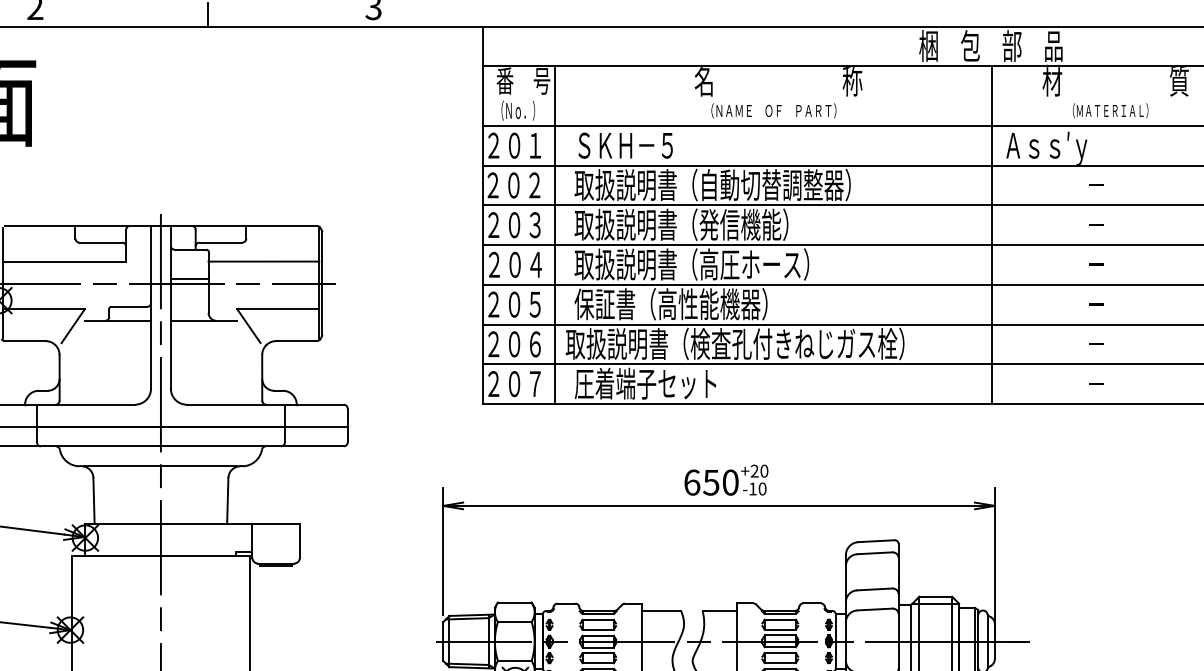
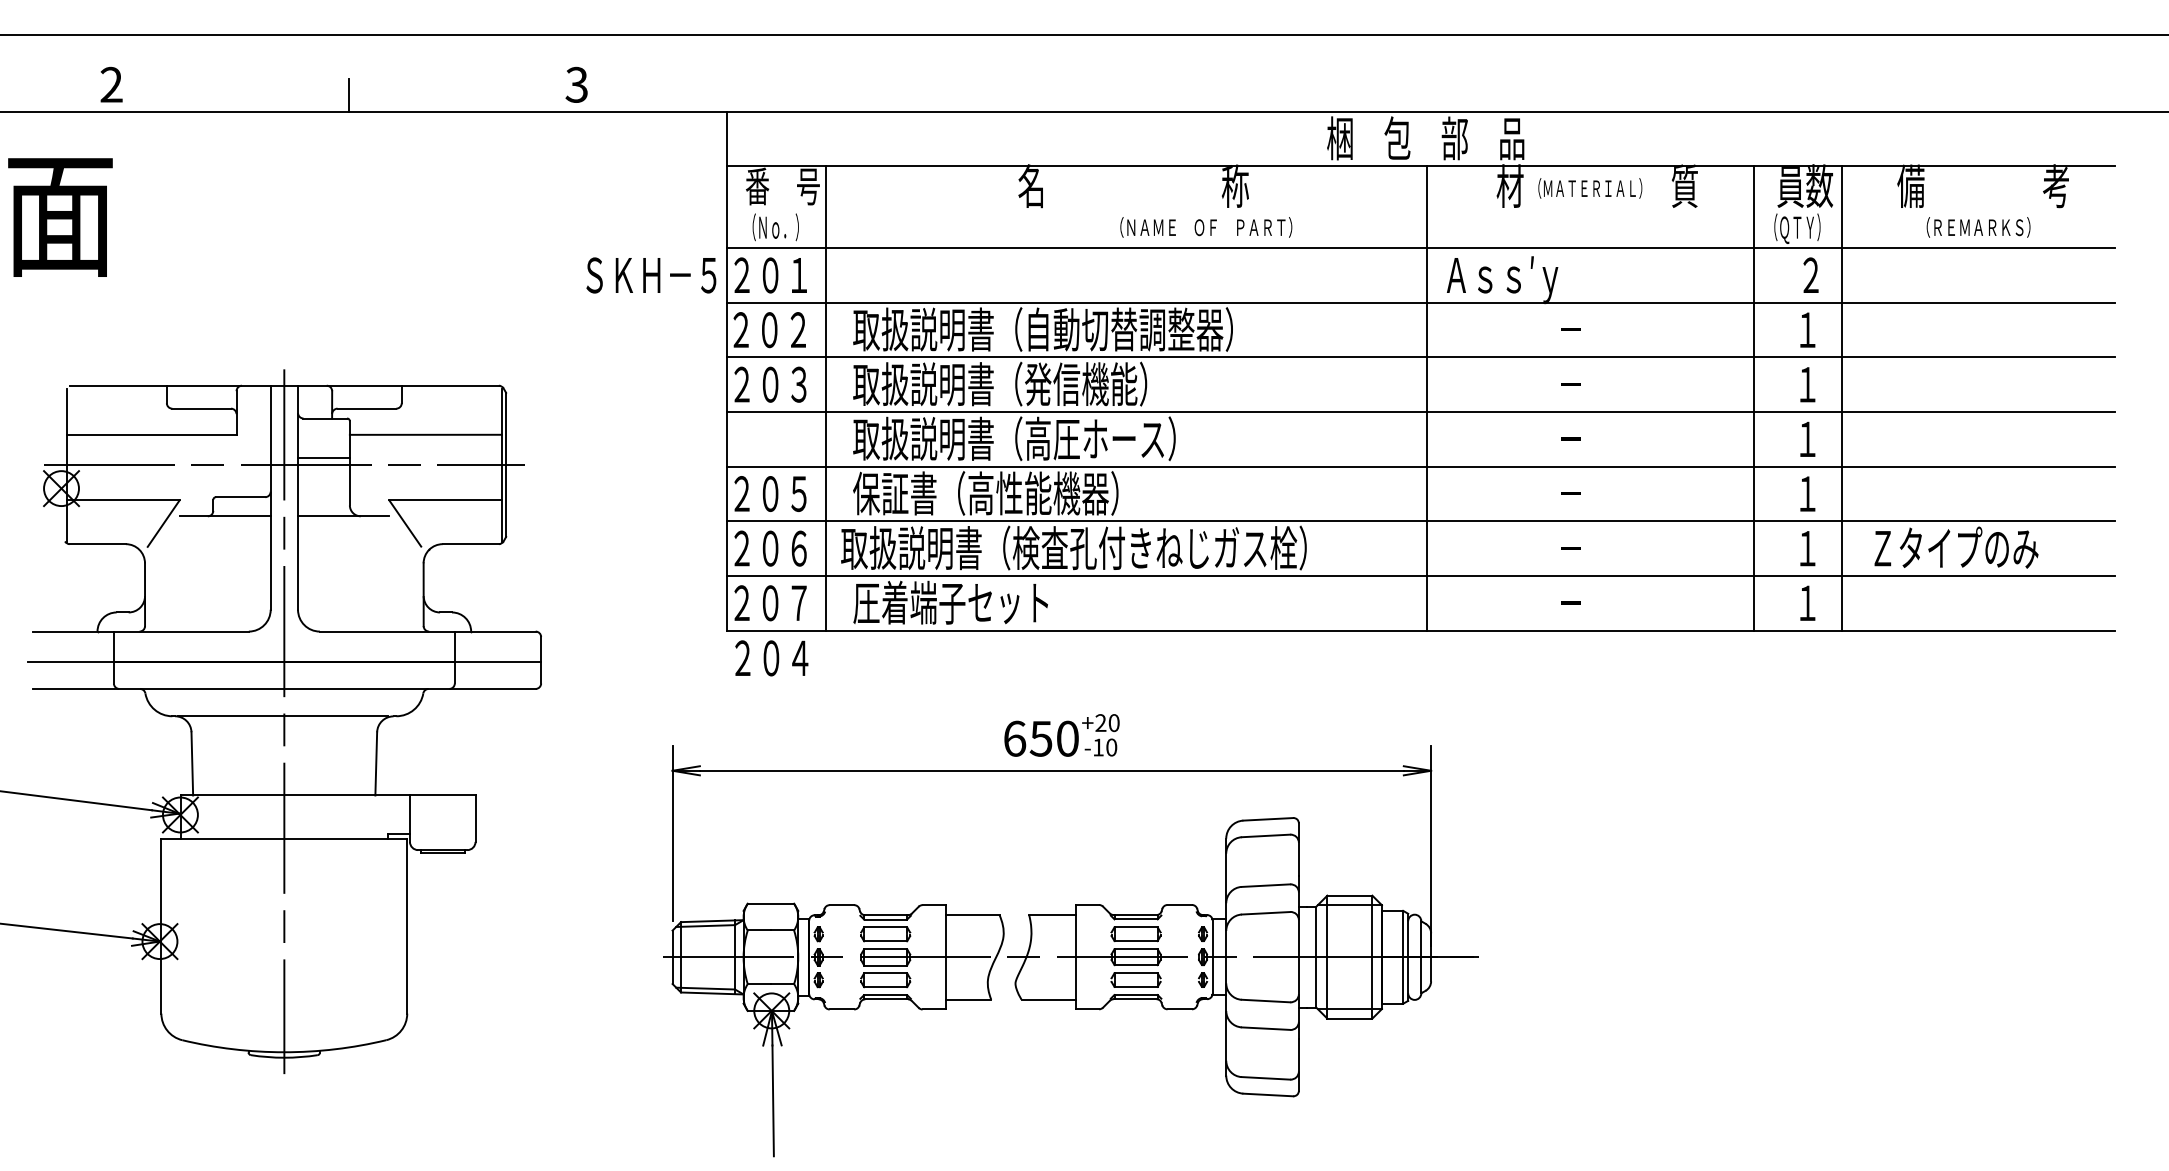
text: (774, 110) -> (1206, 227), moved
text: (1110, 110) -> (1590, 188), moved
text: (625, 145) -> (651, 275), moved
text: (515, 264) -> (771, 658), moved

